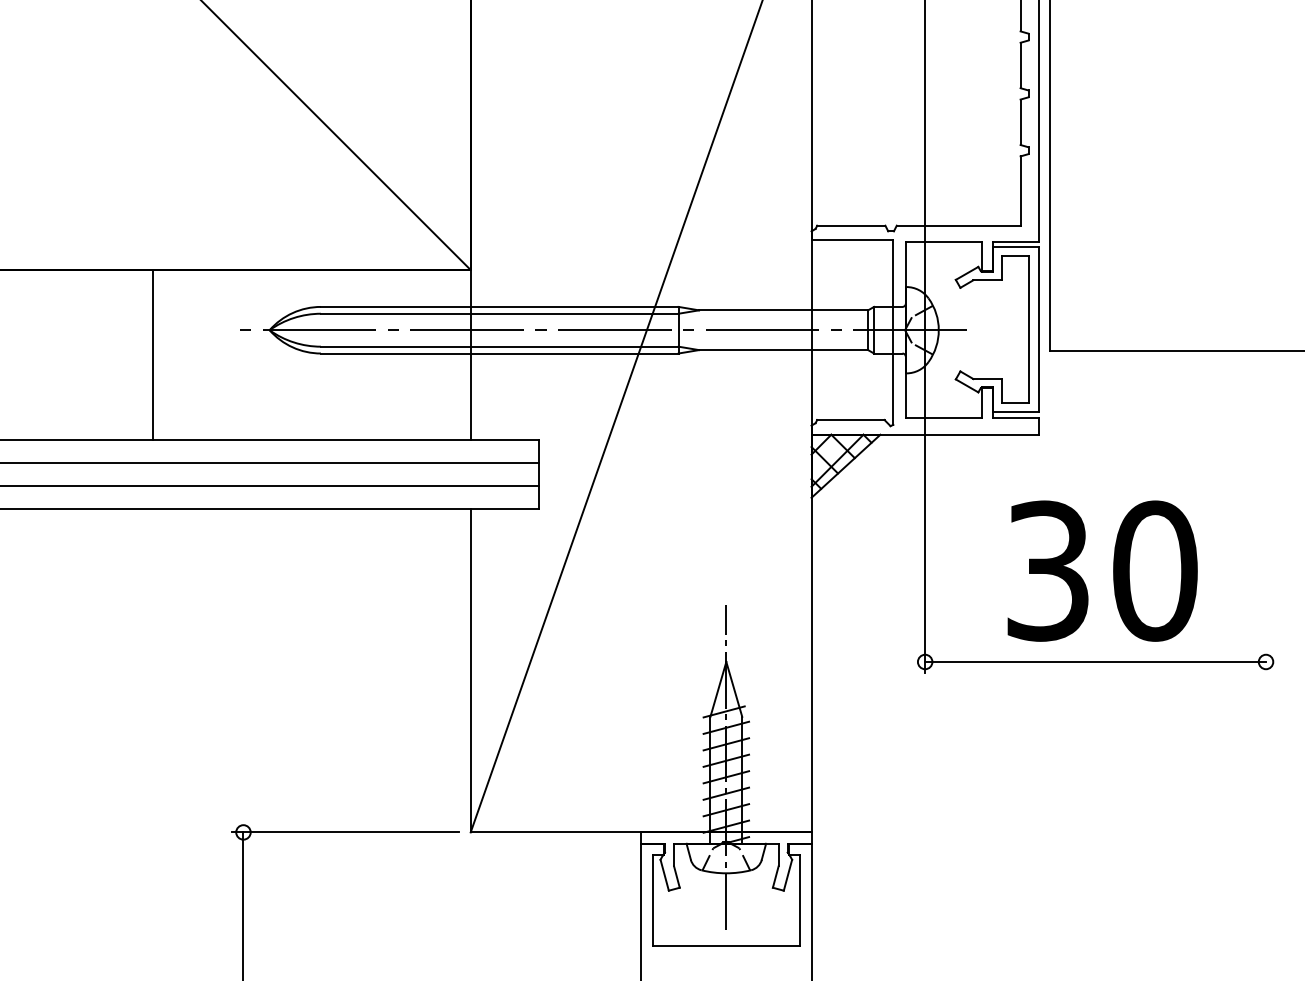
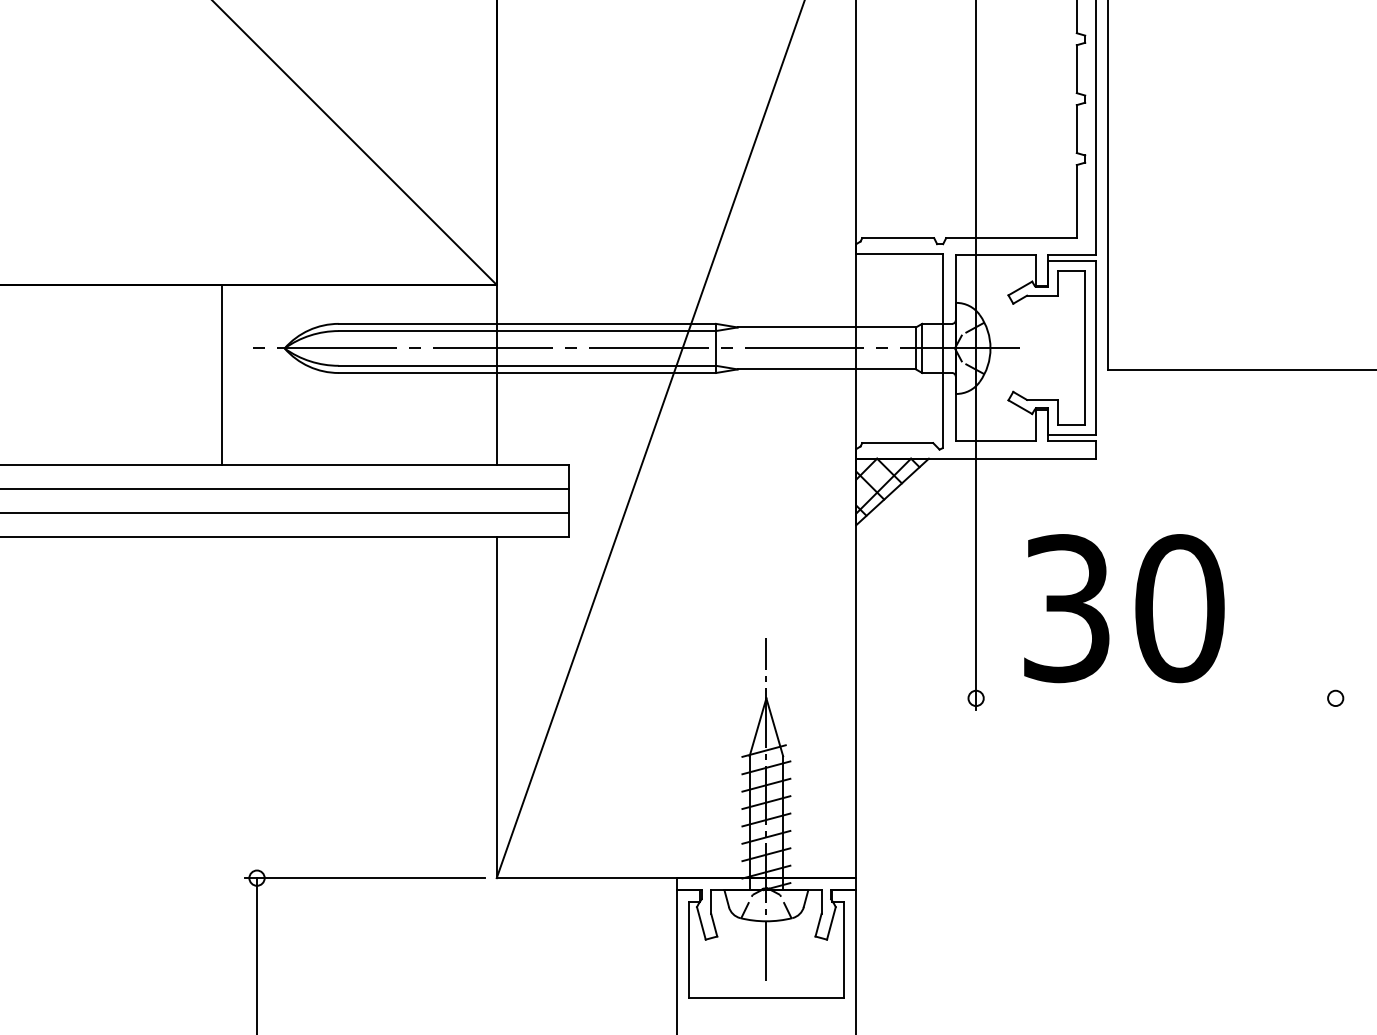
line: (152, 354) -> (222, 374), moved
text: (1102, 571) -> (1124, 608), moved
line: (1095, 662) -> (1155, 698), removed

